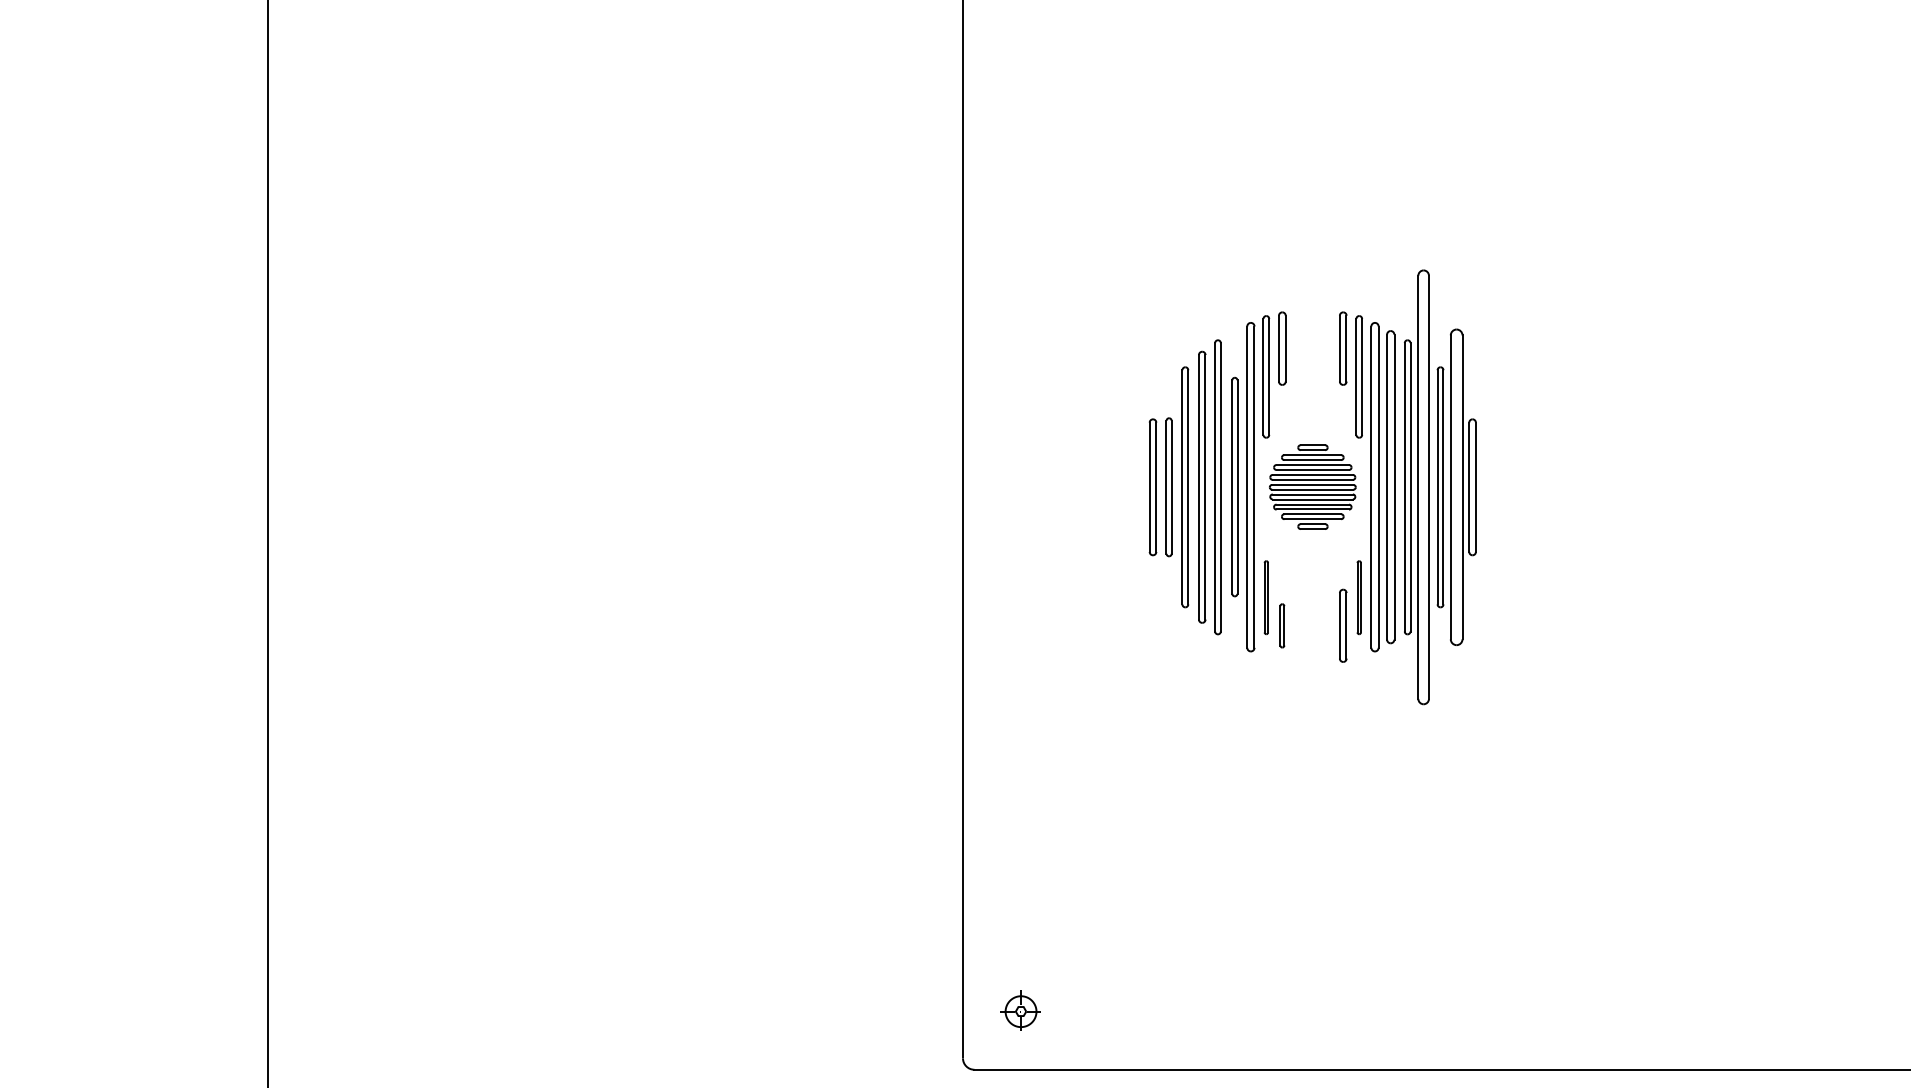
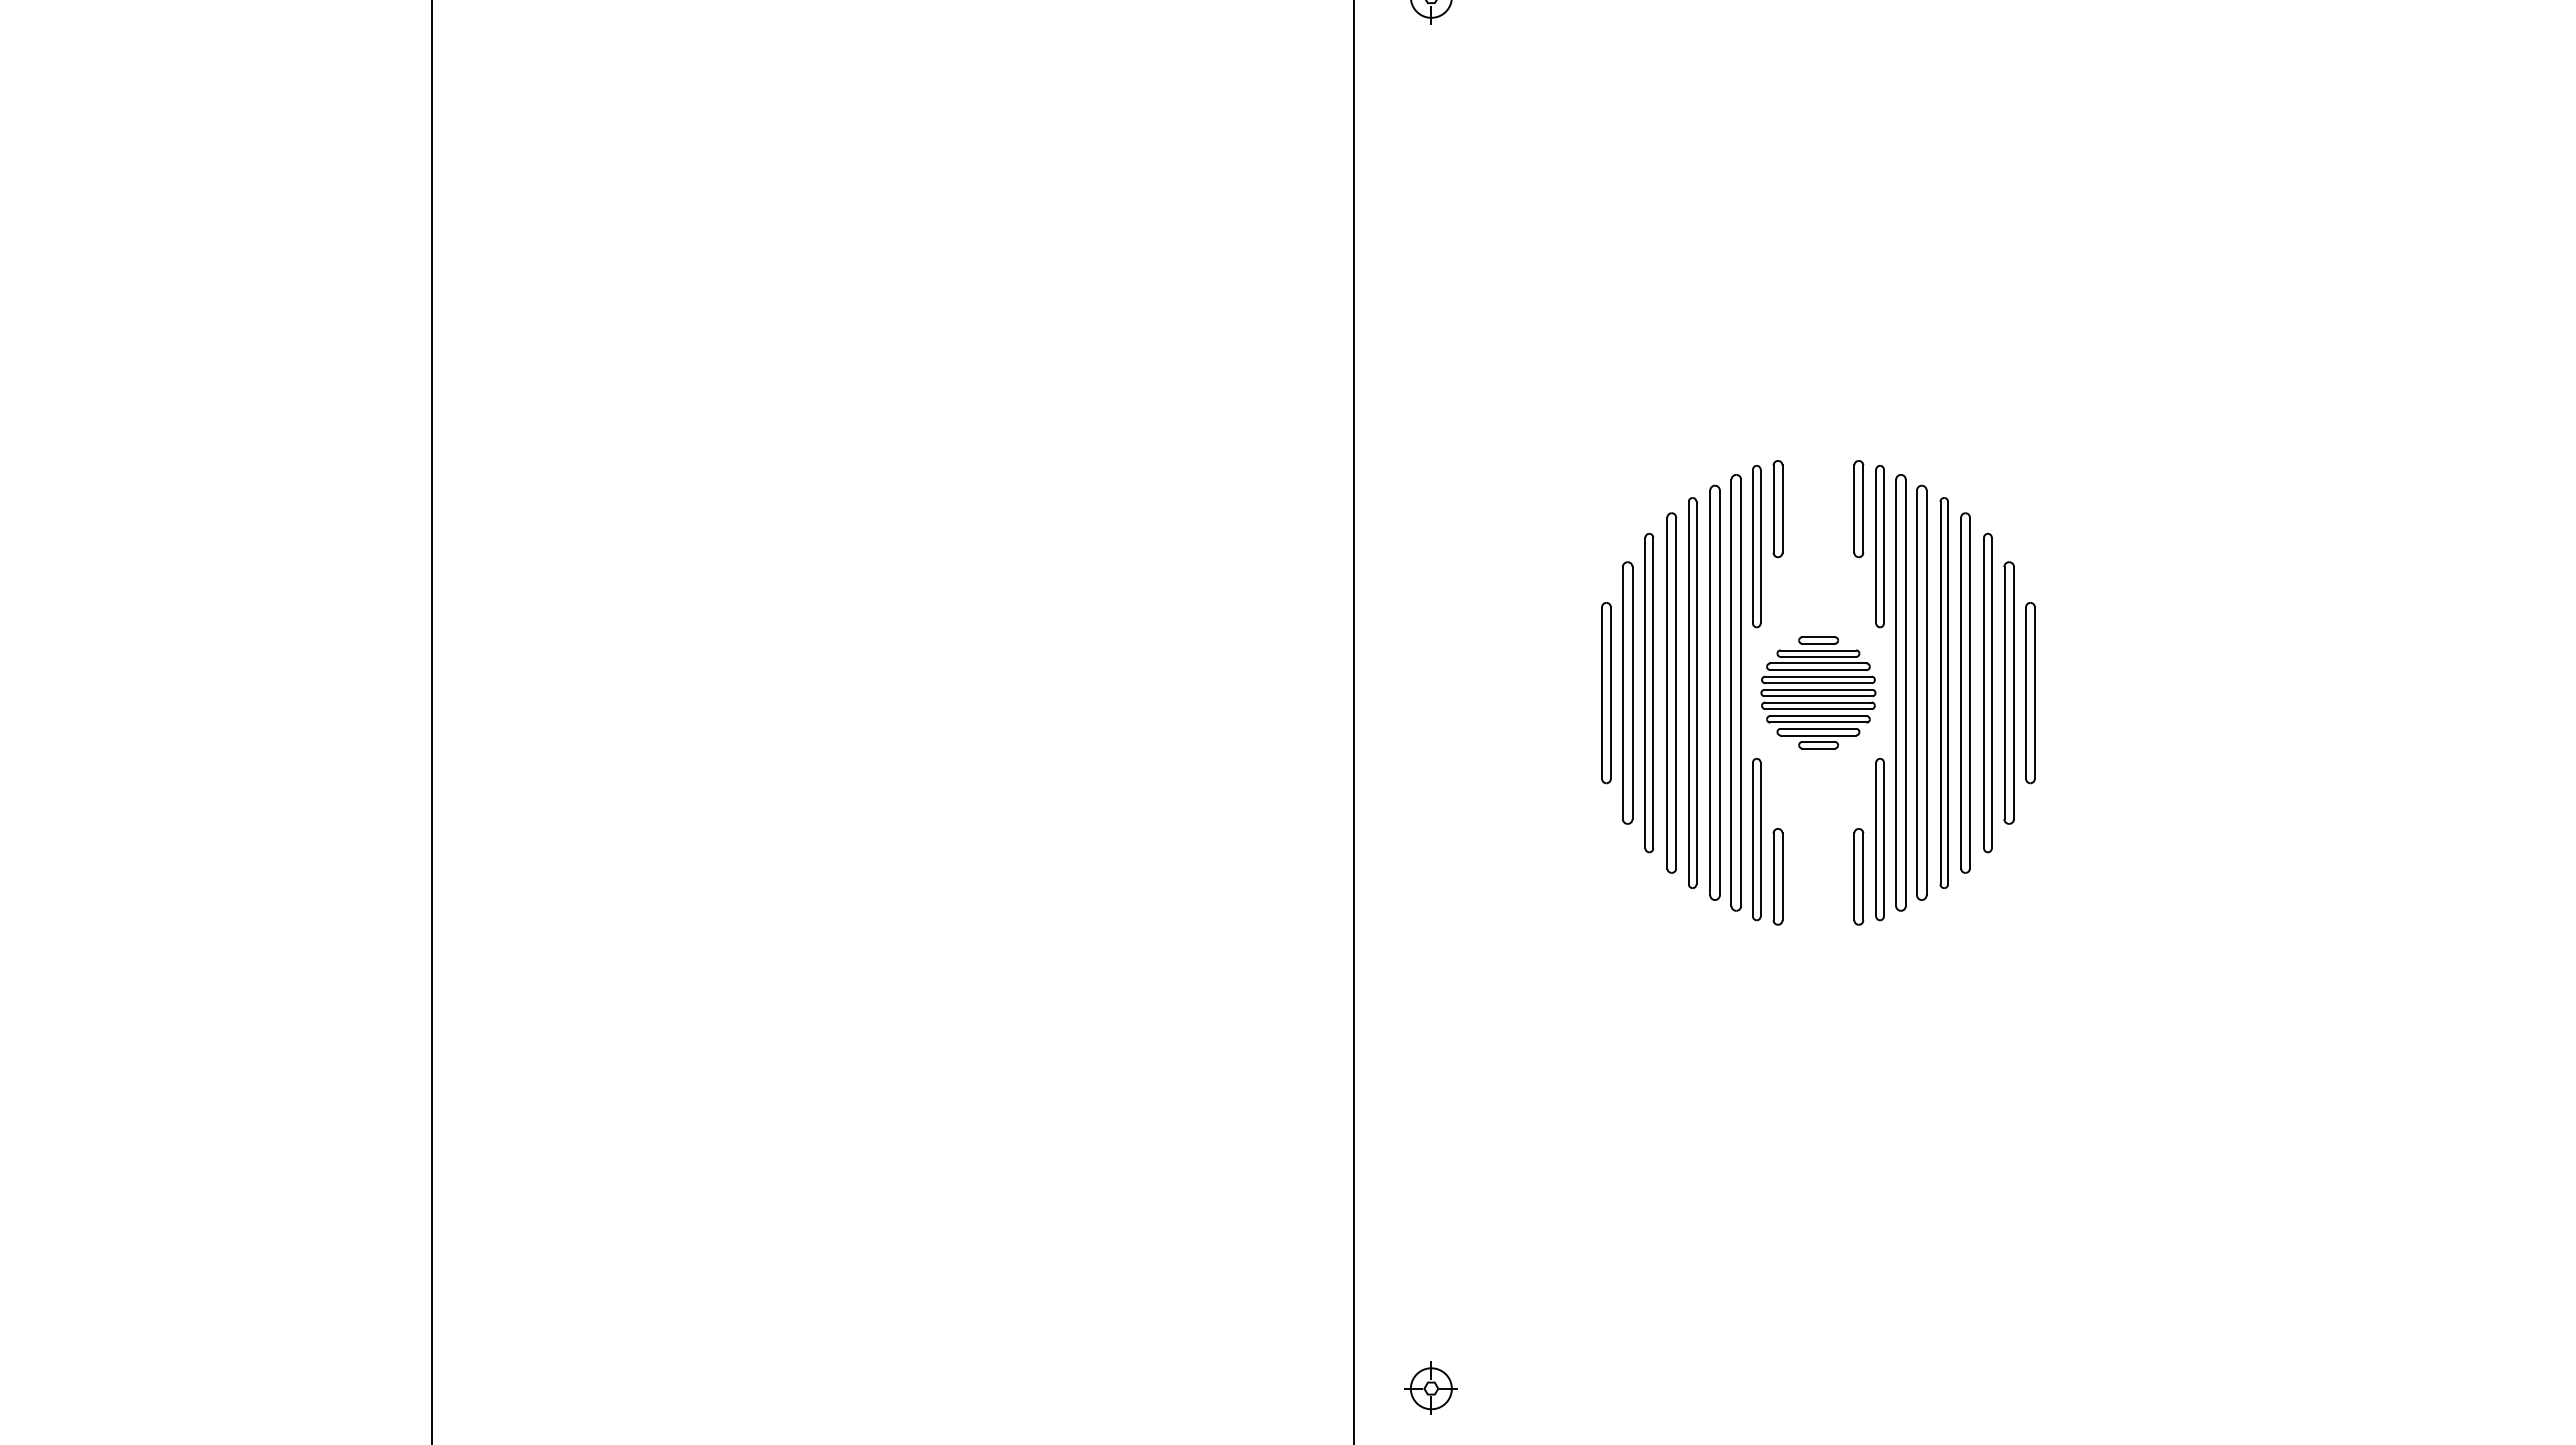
part: (1168, 486) -> (1627, 692), size x1.43
part: (1234, 486) -> (1714, 692), size x1.43
part: (1423, 486) -> (1965, 692), size x0.62
part: (1456, 486) -> (2008, 692), size x0.62
part: (1266, 597) -> (1756, 839), size x1.67
part: (1358, 597) -> (1879, 839), size x1.67
part: (1281, 625) -> (1777, 876), size x1.67

